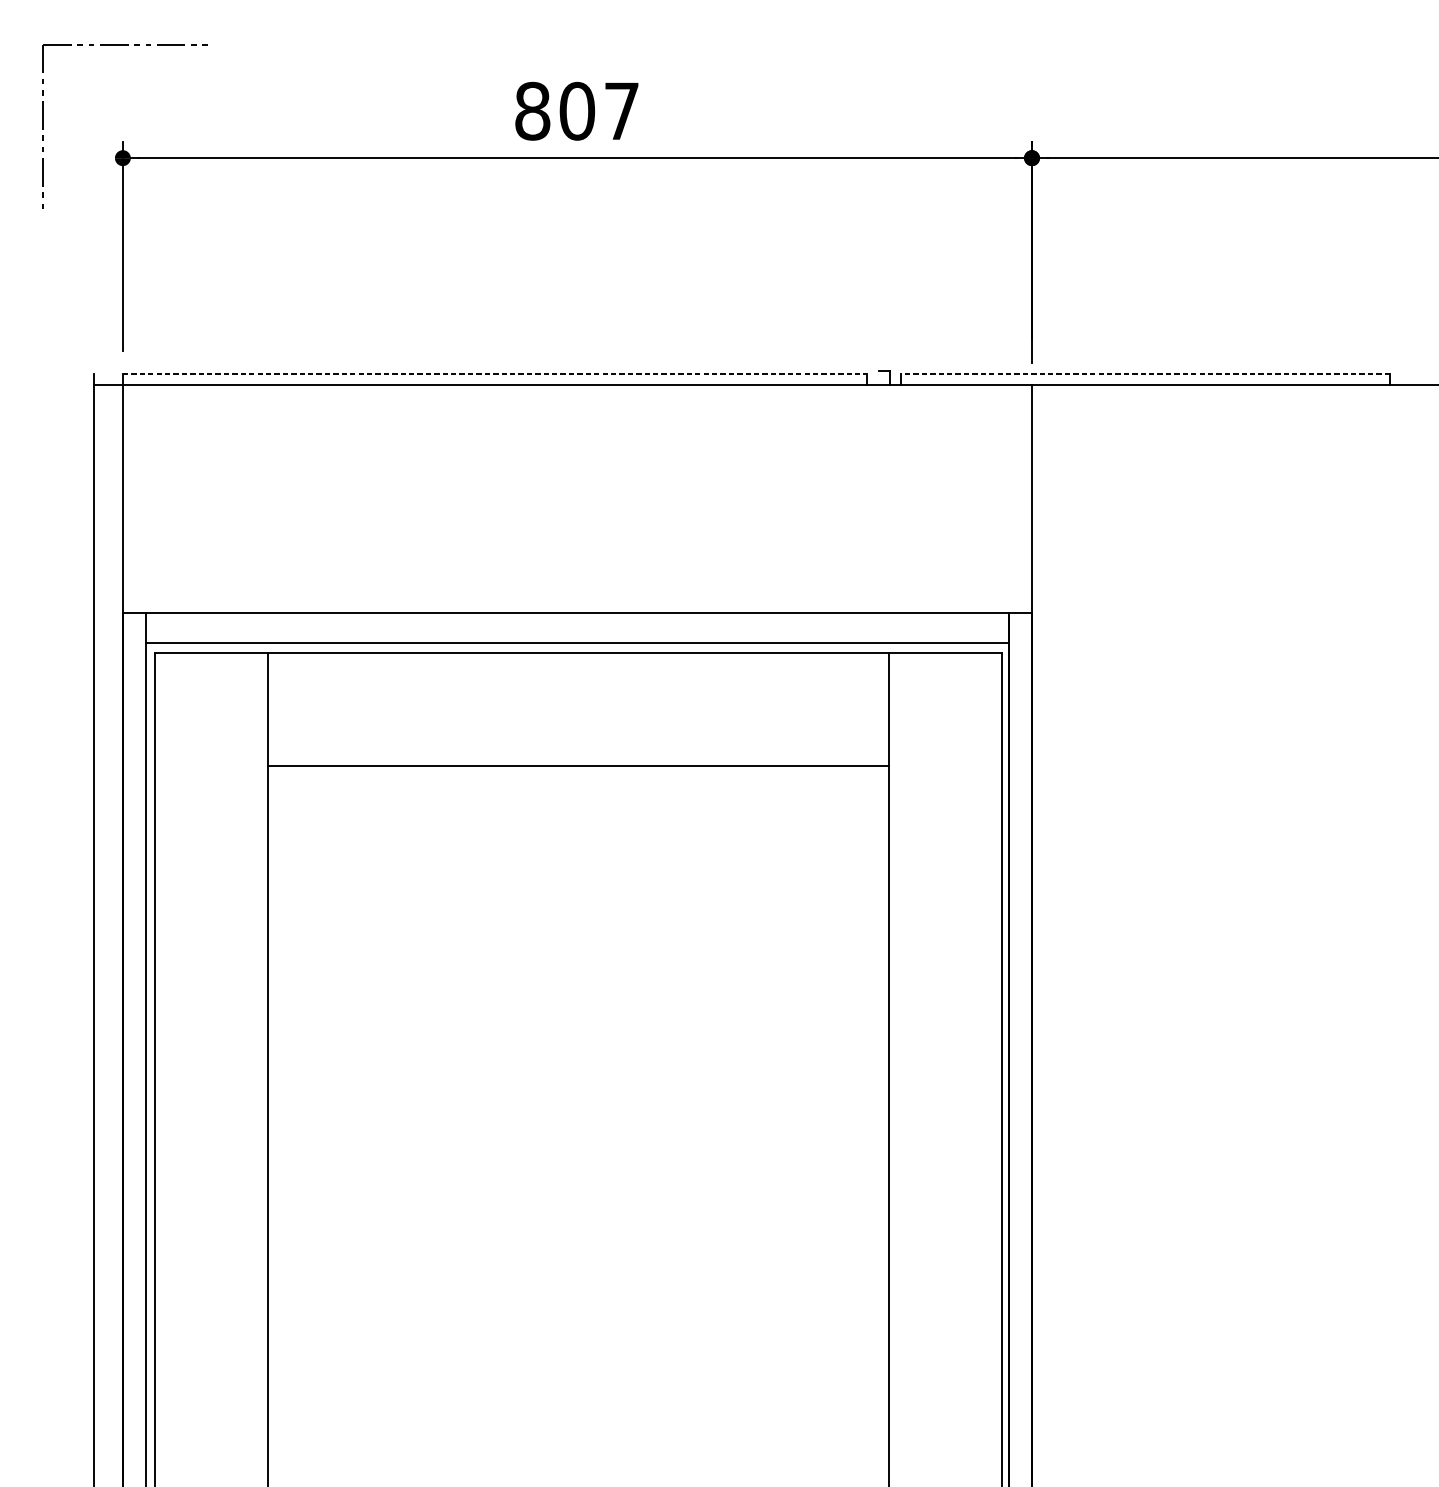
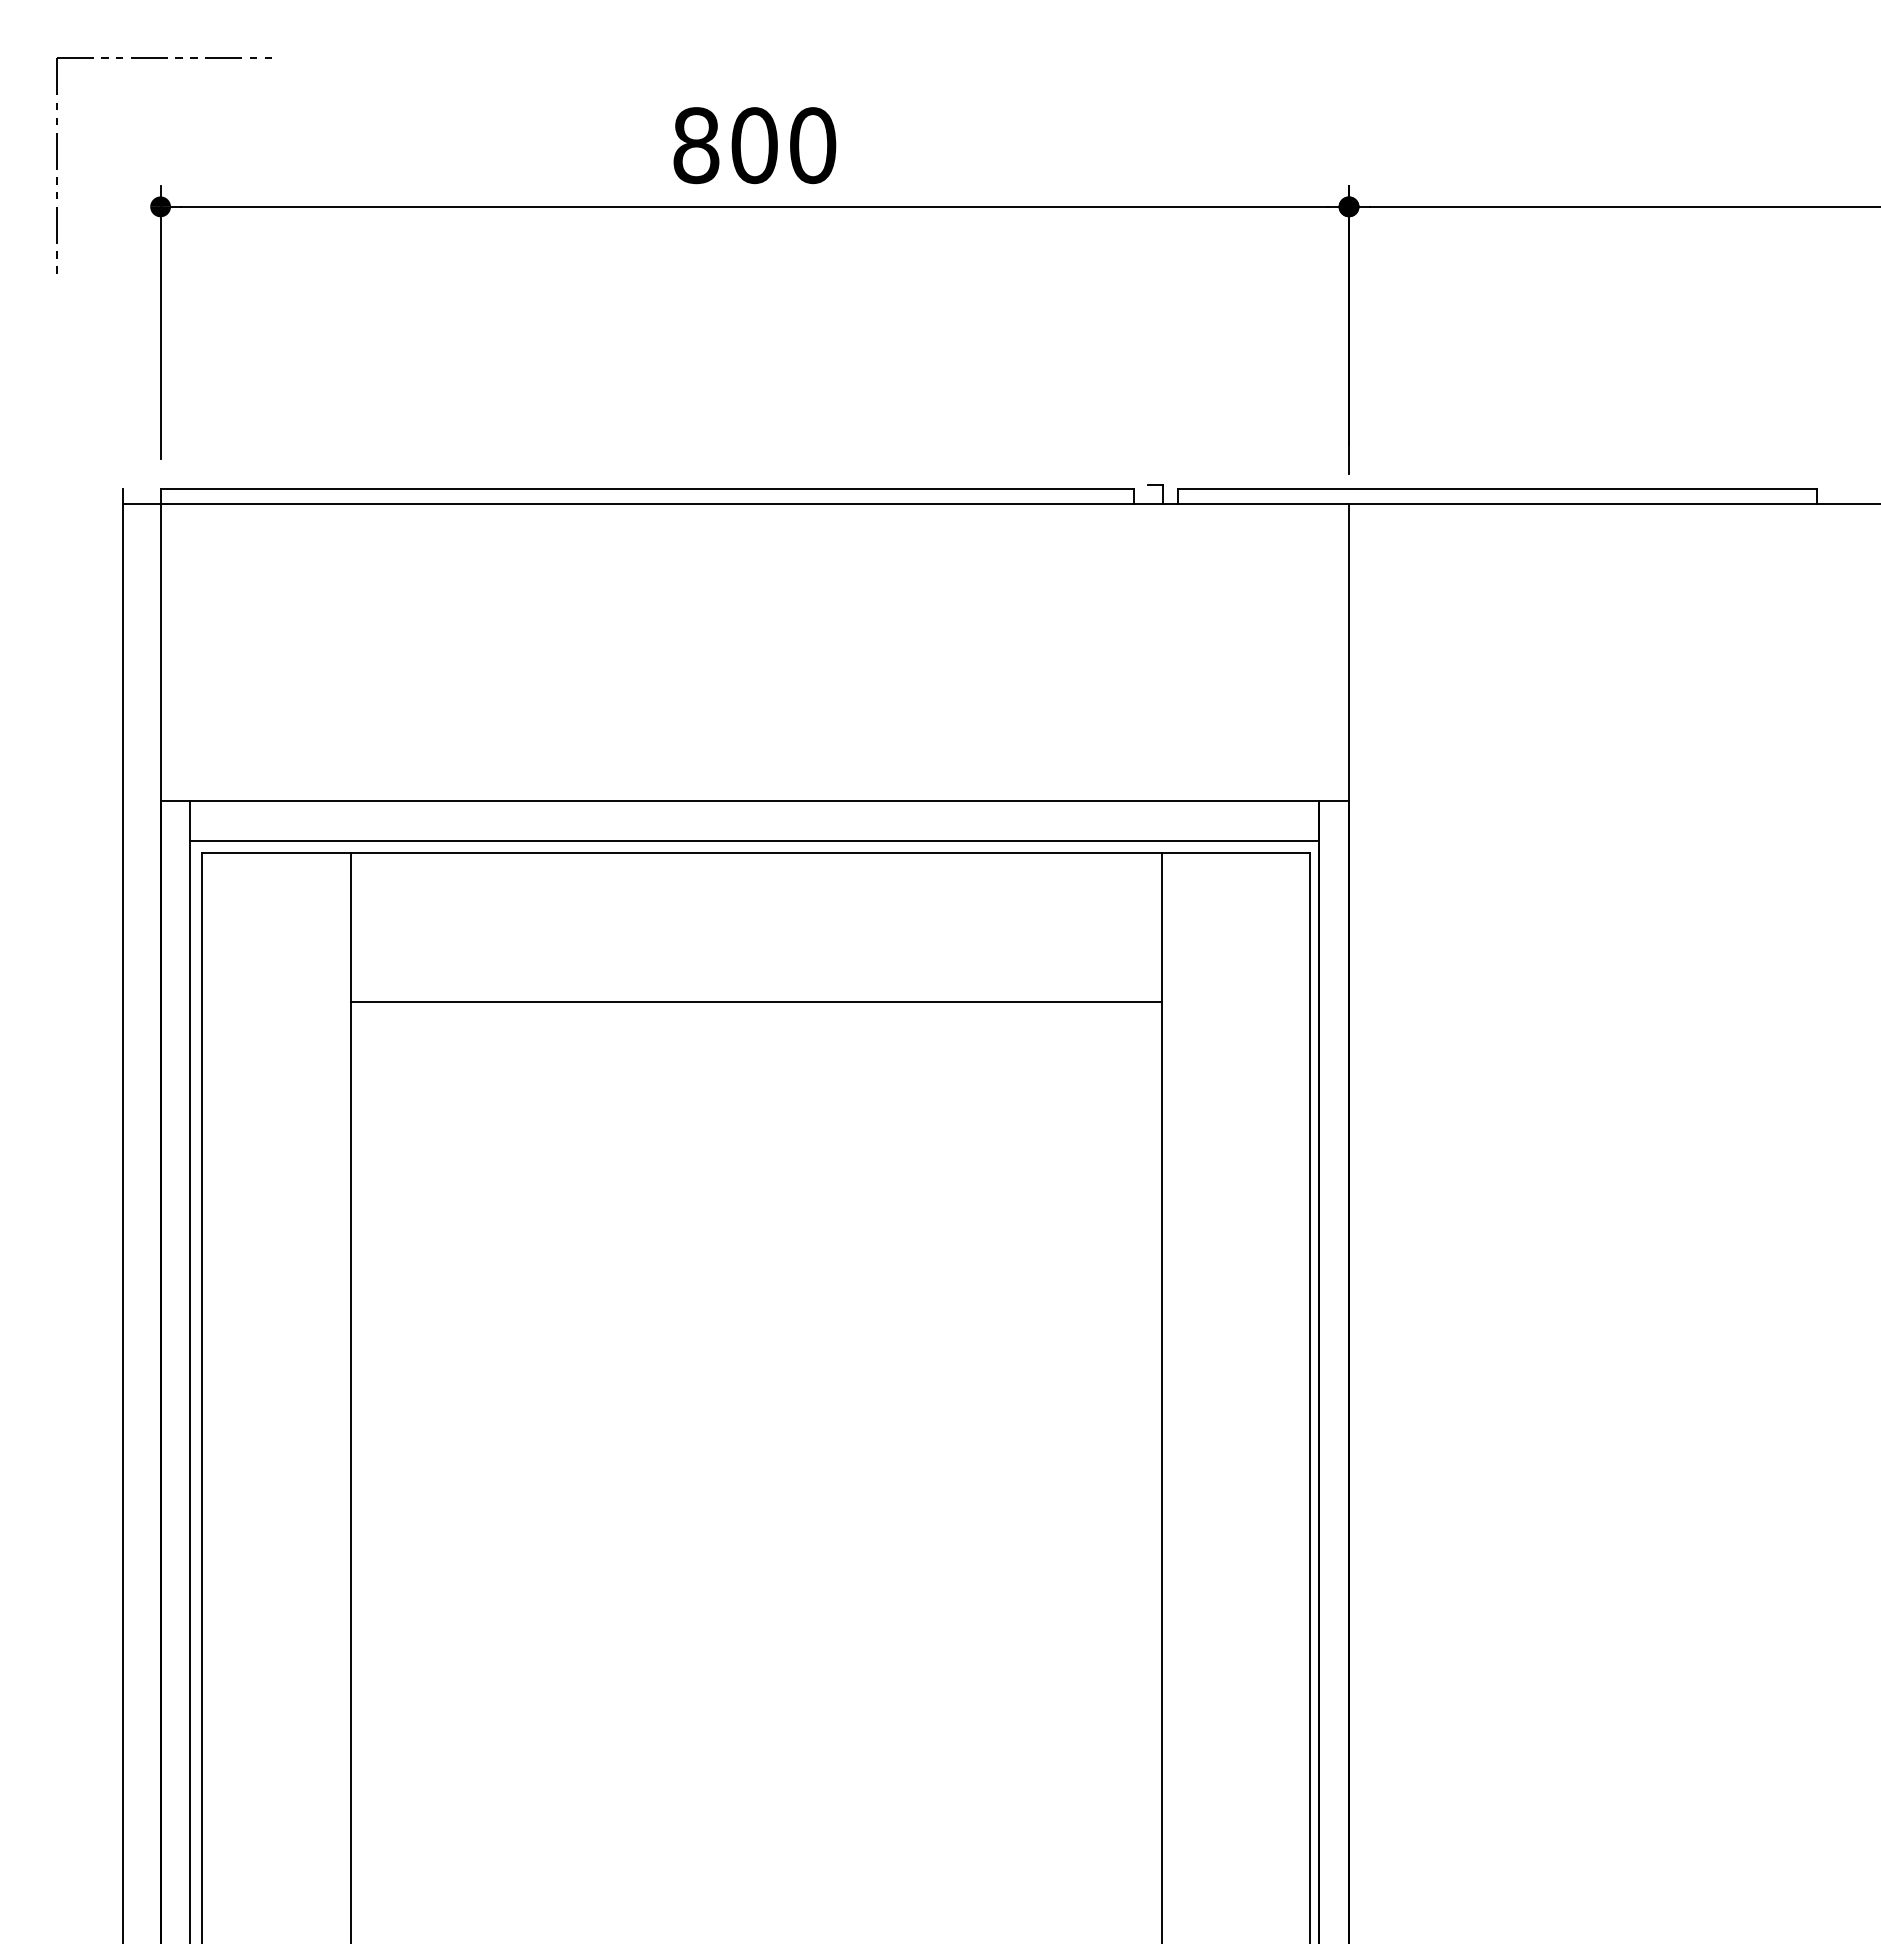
text: (622, 111) -> (813, 145), 807 -> 800
line: (495, 374) -> (647, 489), dashed -> solid
line: (1145, 374) -> (1497, 489), dashed -> solid

